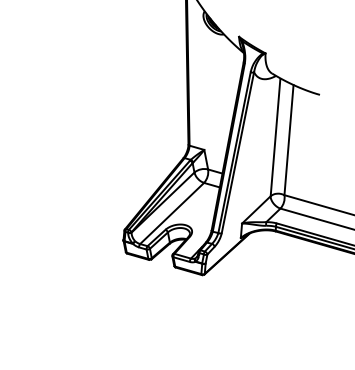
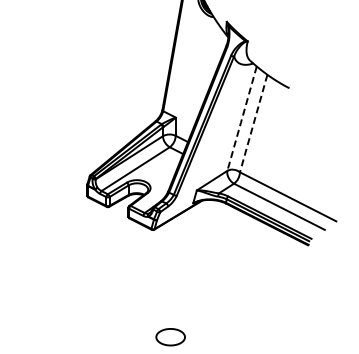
line: (275, 138) -> (241, 119), solid -> dashed
line: (288, 140) -> (253, 123), solid -> dashed

